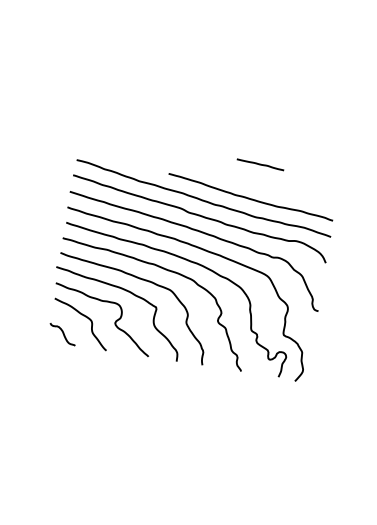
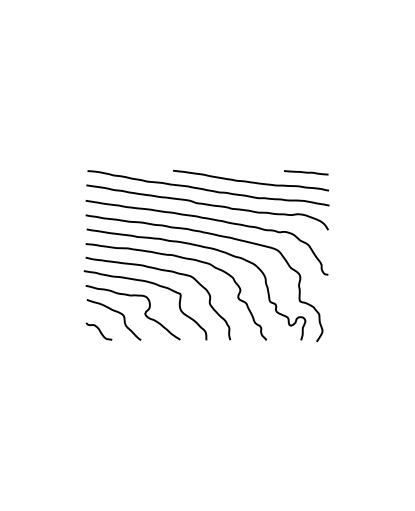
line: (260, 164) -> (306, 172), moved

